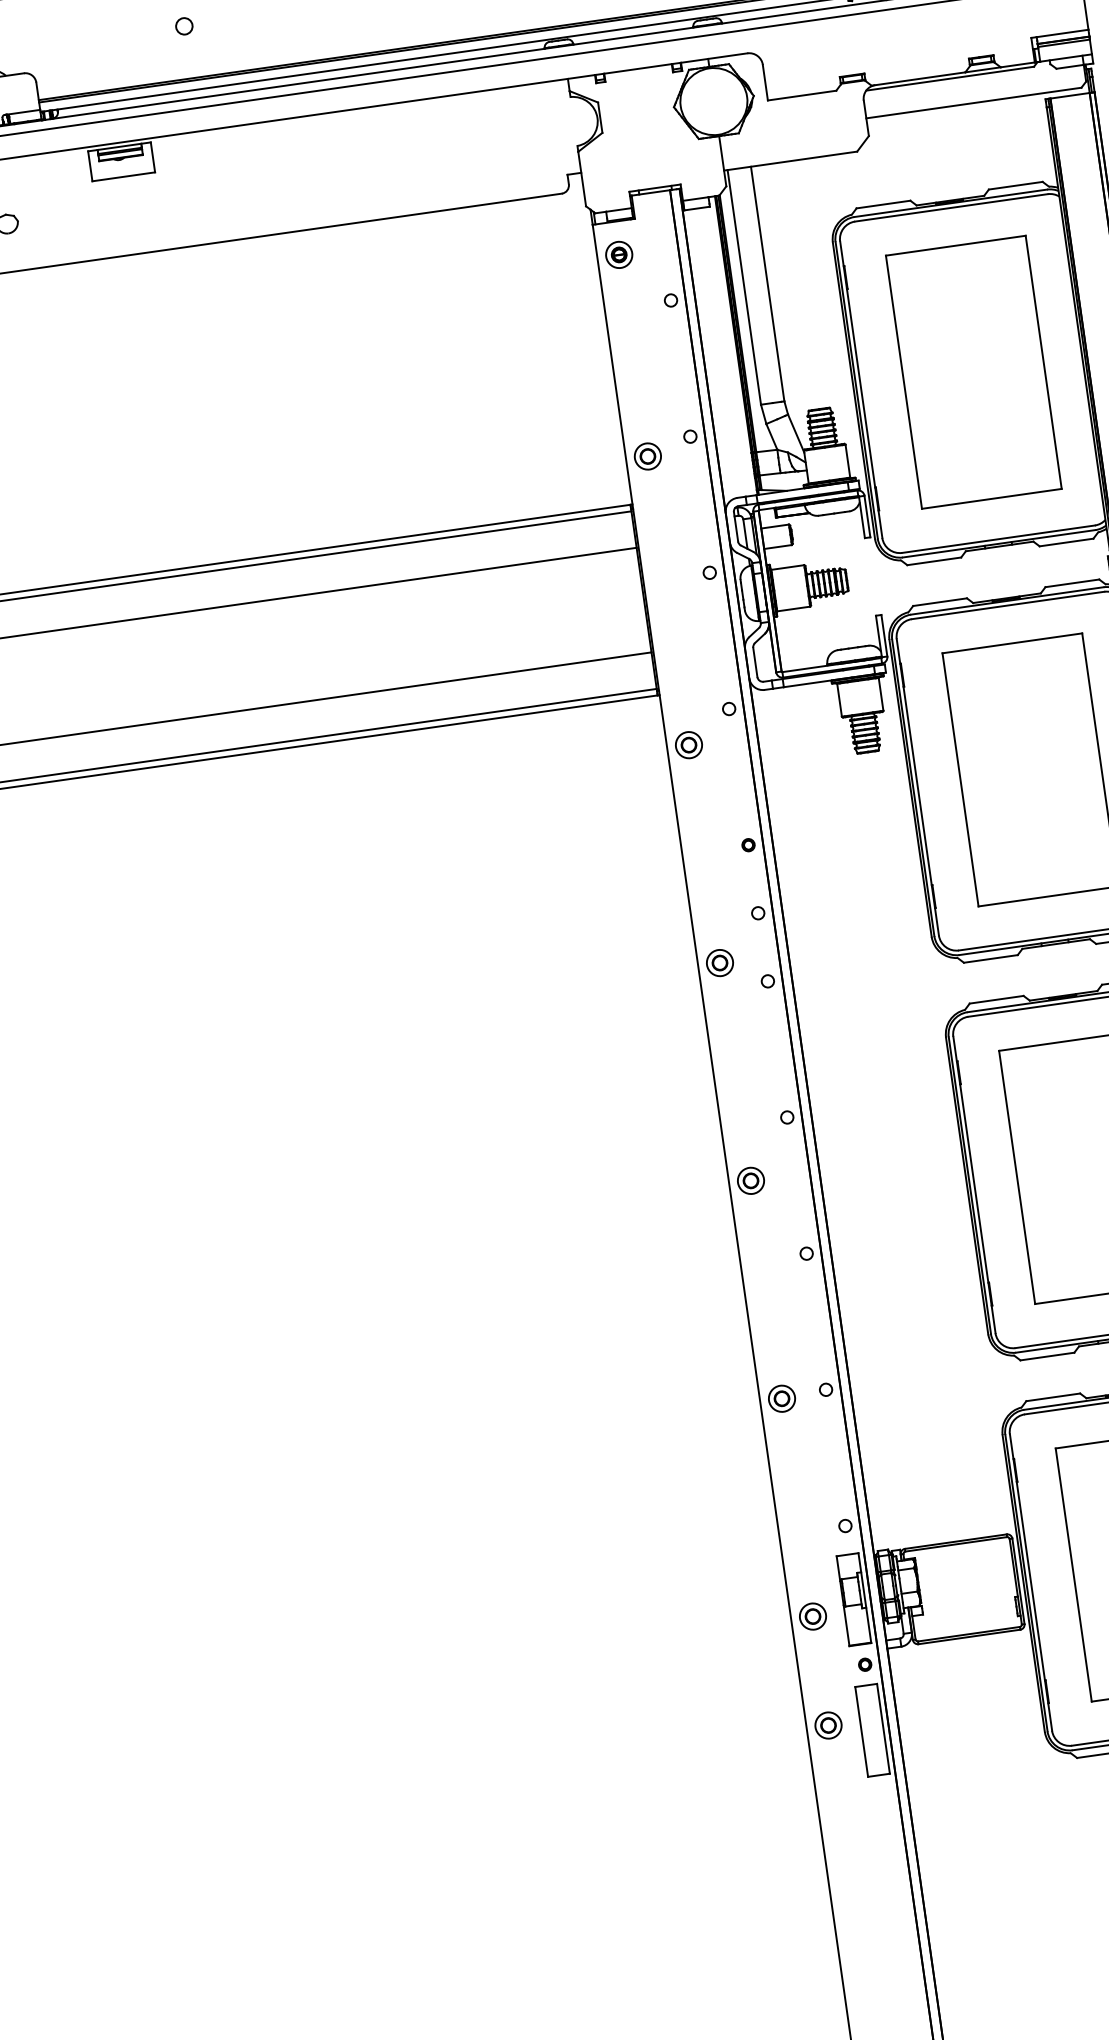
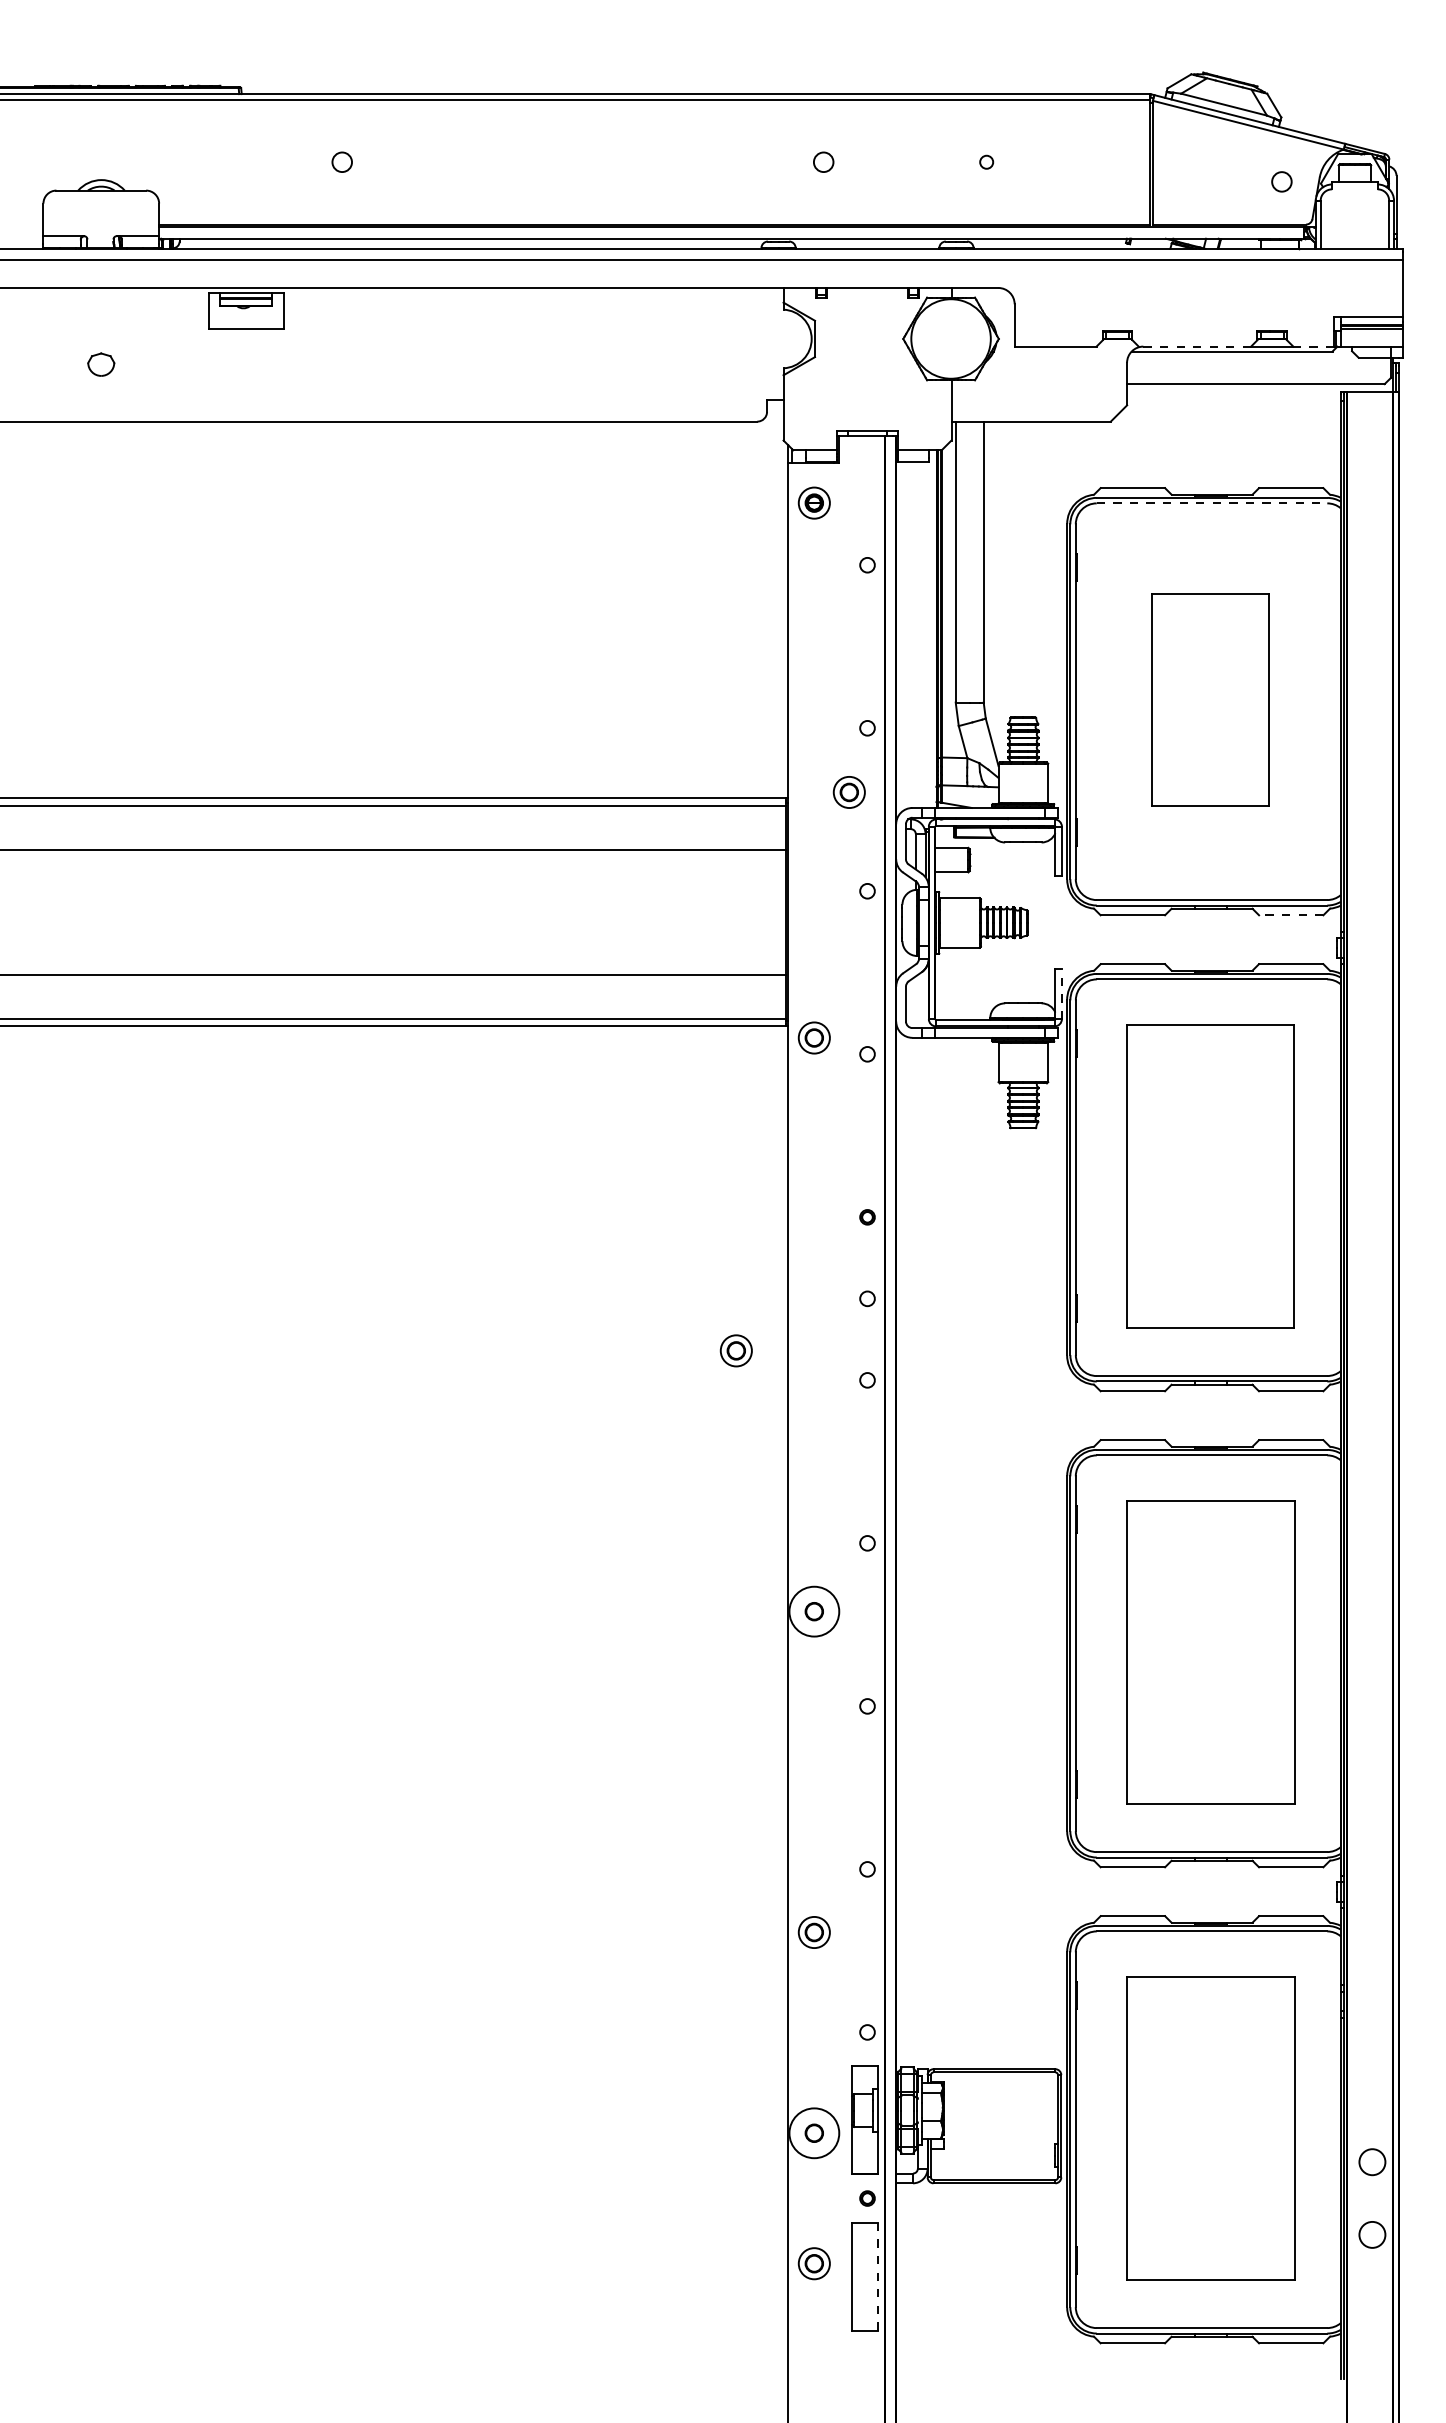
line: (1017, 64) -> (1313, 346), solid -> dashed
line: (918, 78) -> (1194, 346), solid -> dashed
line: (951, 207) -> (1212, 503), solid -> dashed
part: (973, 372) -> (1210, 700), size x0.7
part: (647, 456) -> (848, 792), moved
line: (1065, 542) -> (1290, 915), solid -> dashed
line: (884, 635) -> (1061, 994), solid -> dashed
part: (688, 744) -> (813, 1037), moved
part: (719, 962) -> (735, 1350), moved
circle: (750, 1180) -> (813, 1611), size x1.6
part: (781, 1398) -> (813, 1932), moved
circle: (812, 1616) -> (813, 2132), size x1.6
line: (883, 1728) -> (878, 2276), solid -> dashed

